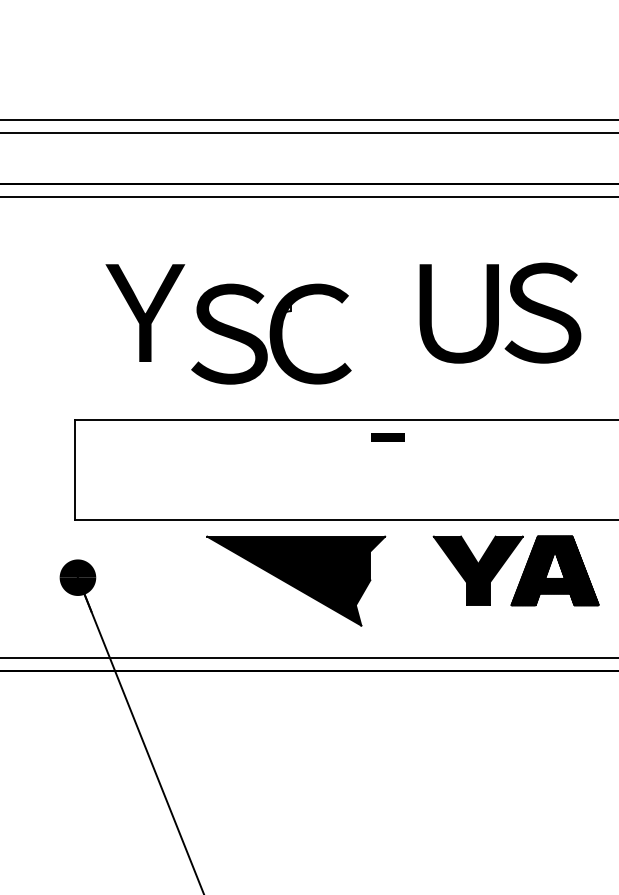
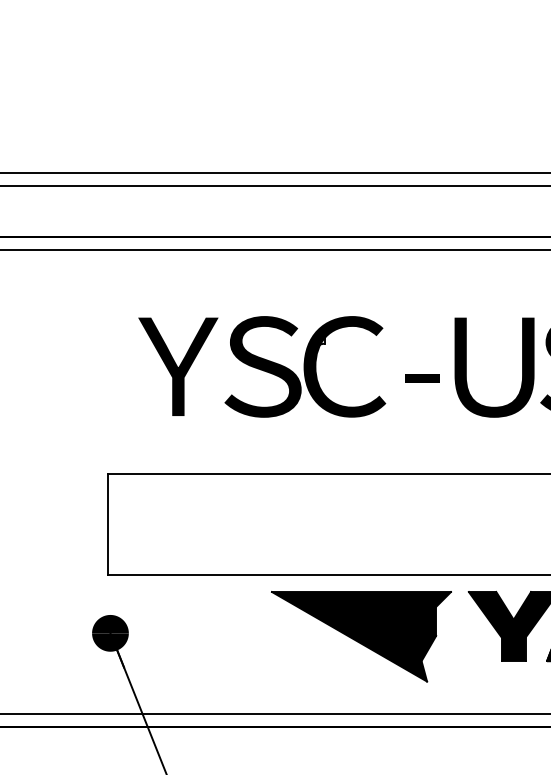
part: (271, 333) -> (305, 366), moved
text: (387, 437) -> (422, 378), moved
part: (296, 580) -> (361, 636), moved

